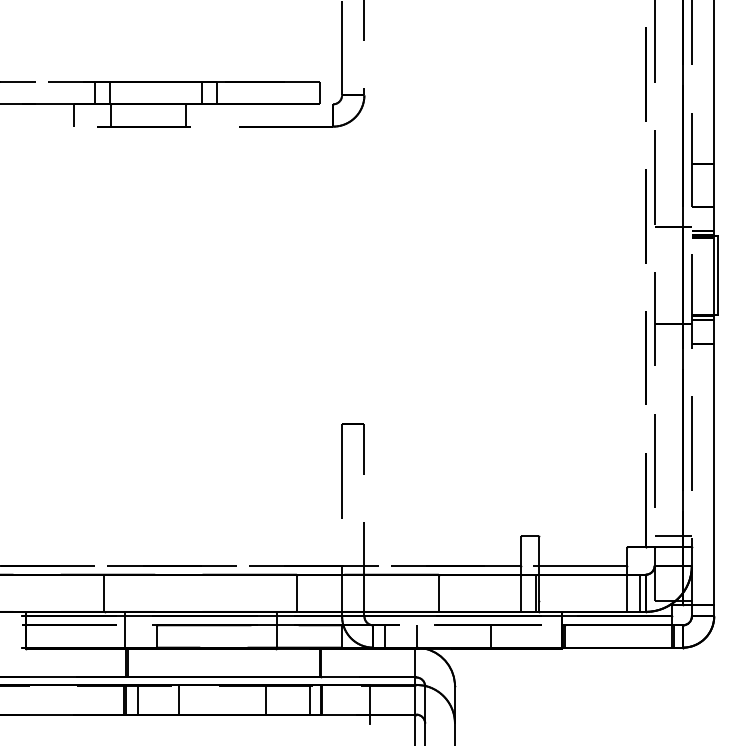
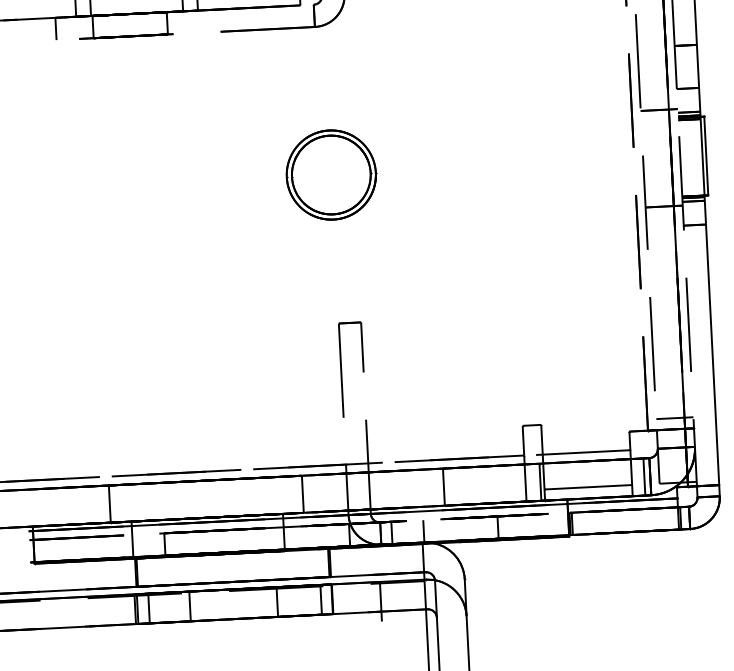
part: (342, 275) -> (331, 174), added
line: (583, 600) -> (588, 486), added

